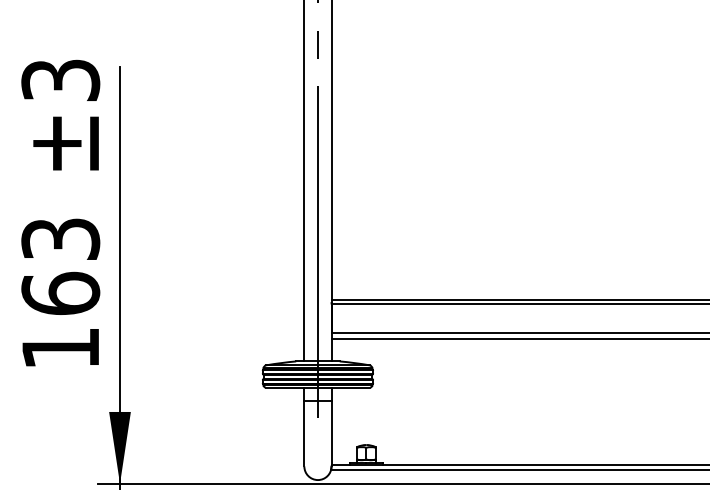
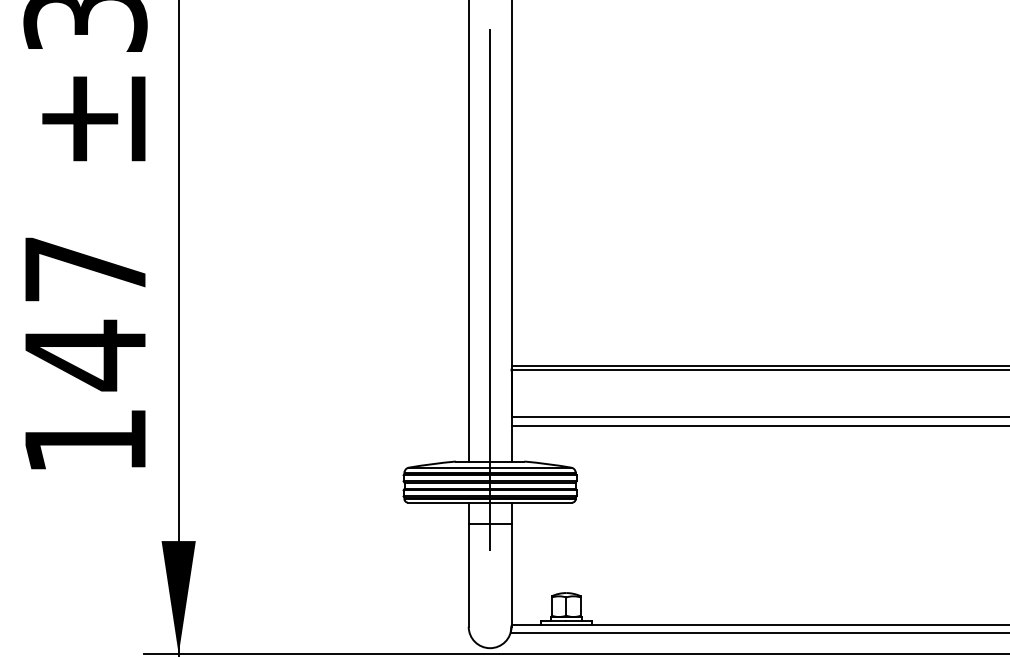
text: (60, 267) -> (85, 313), 163 -> 147

